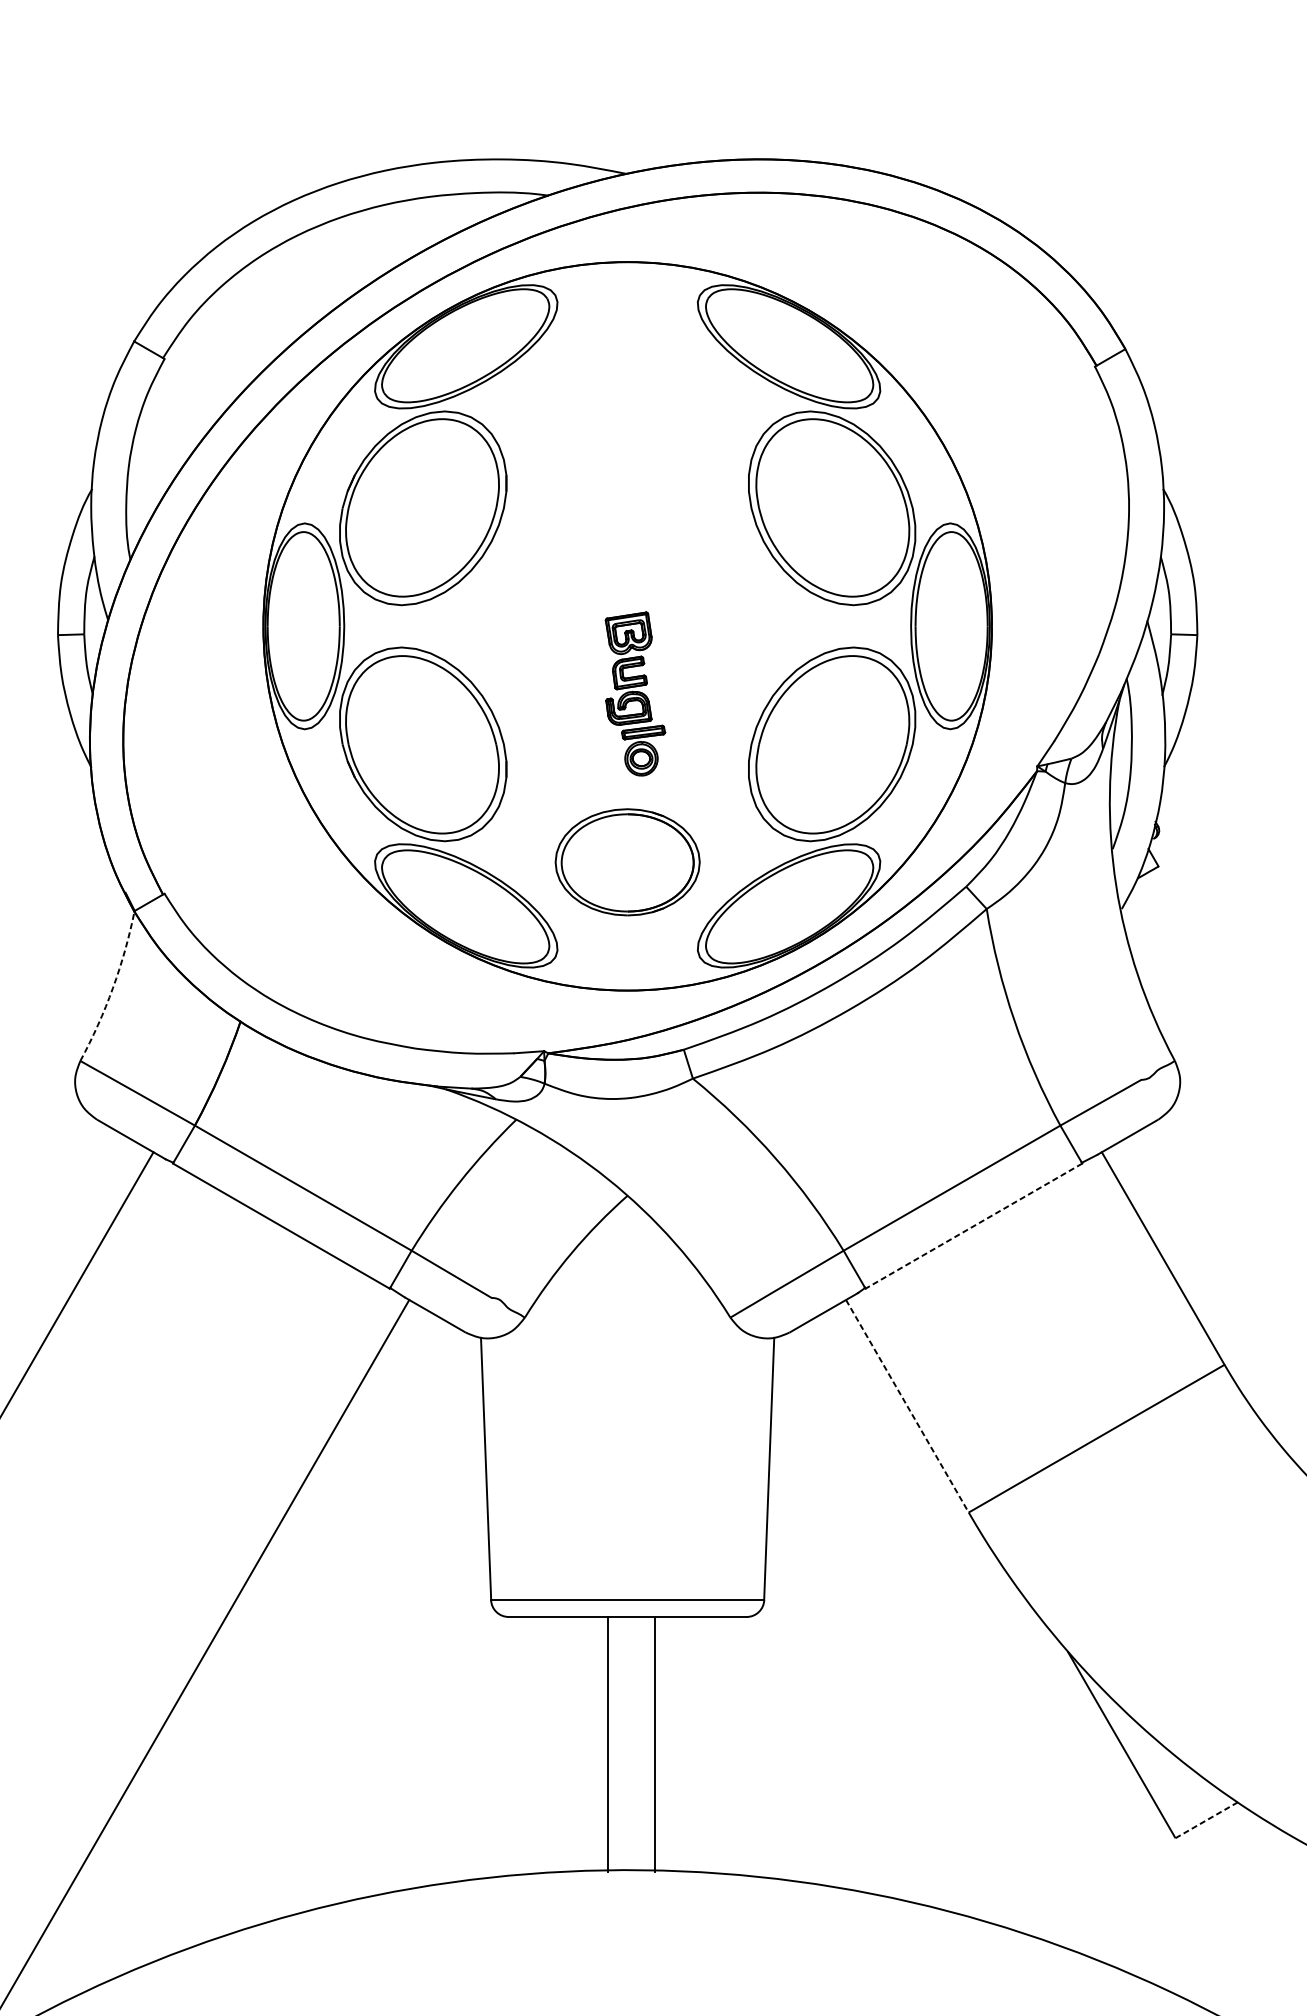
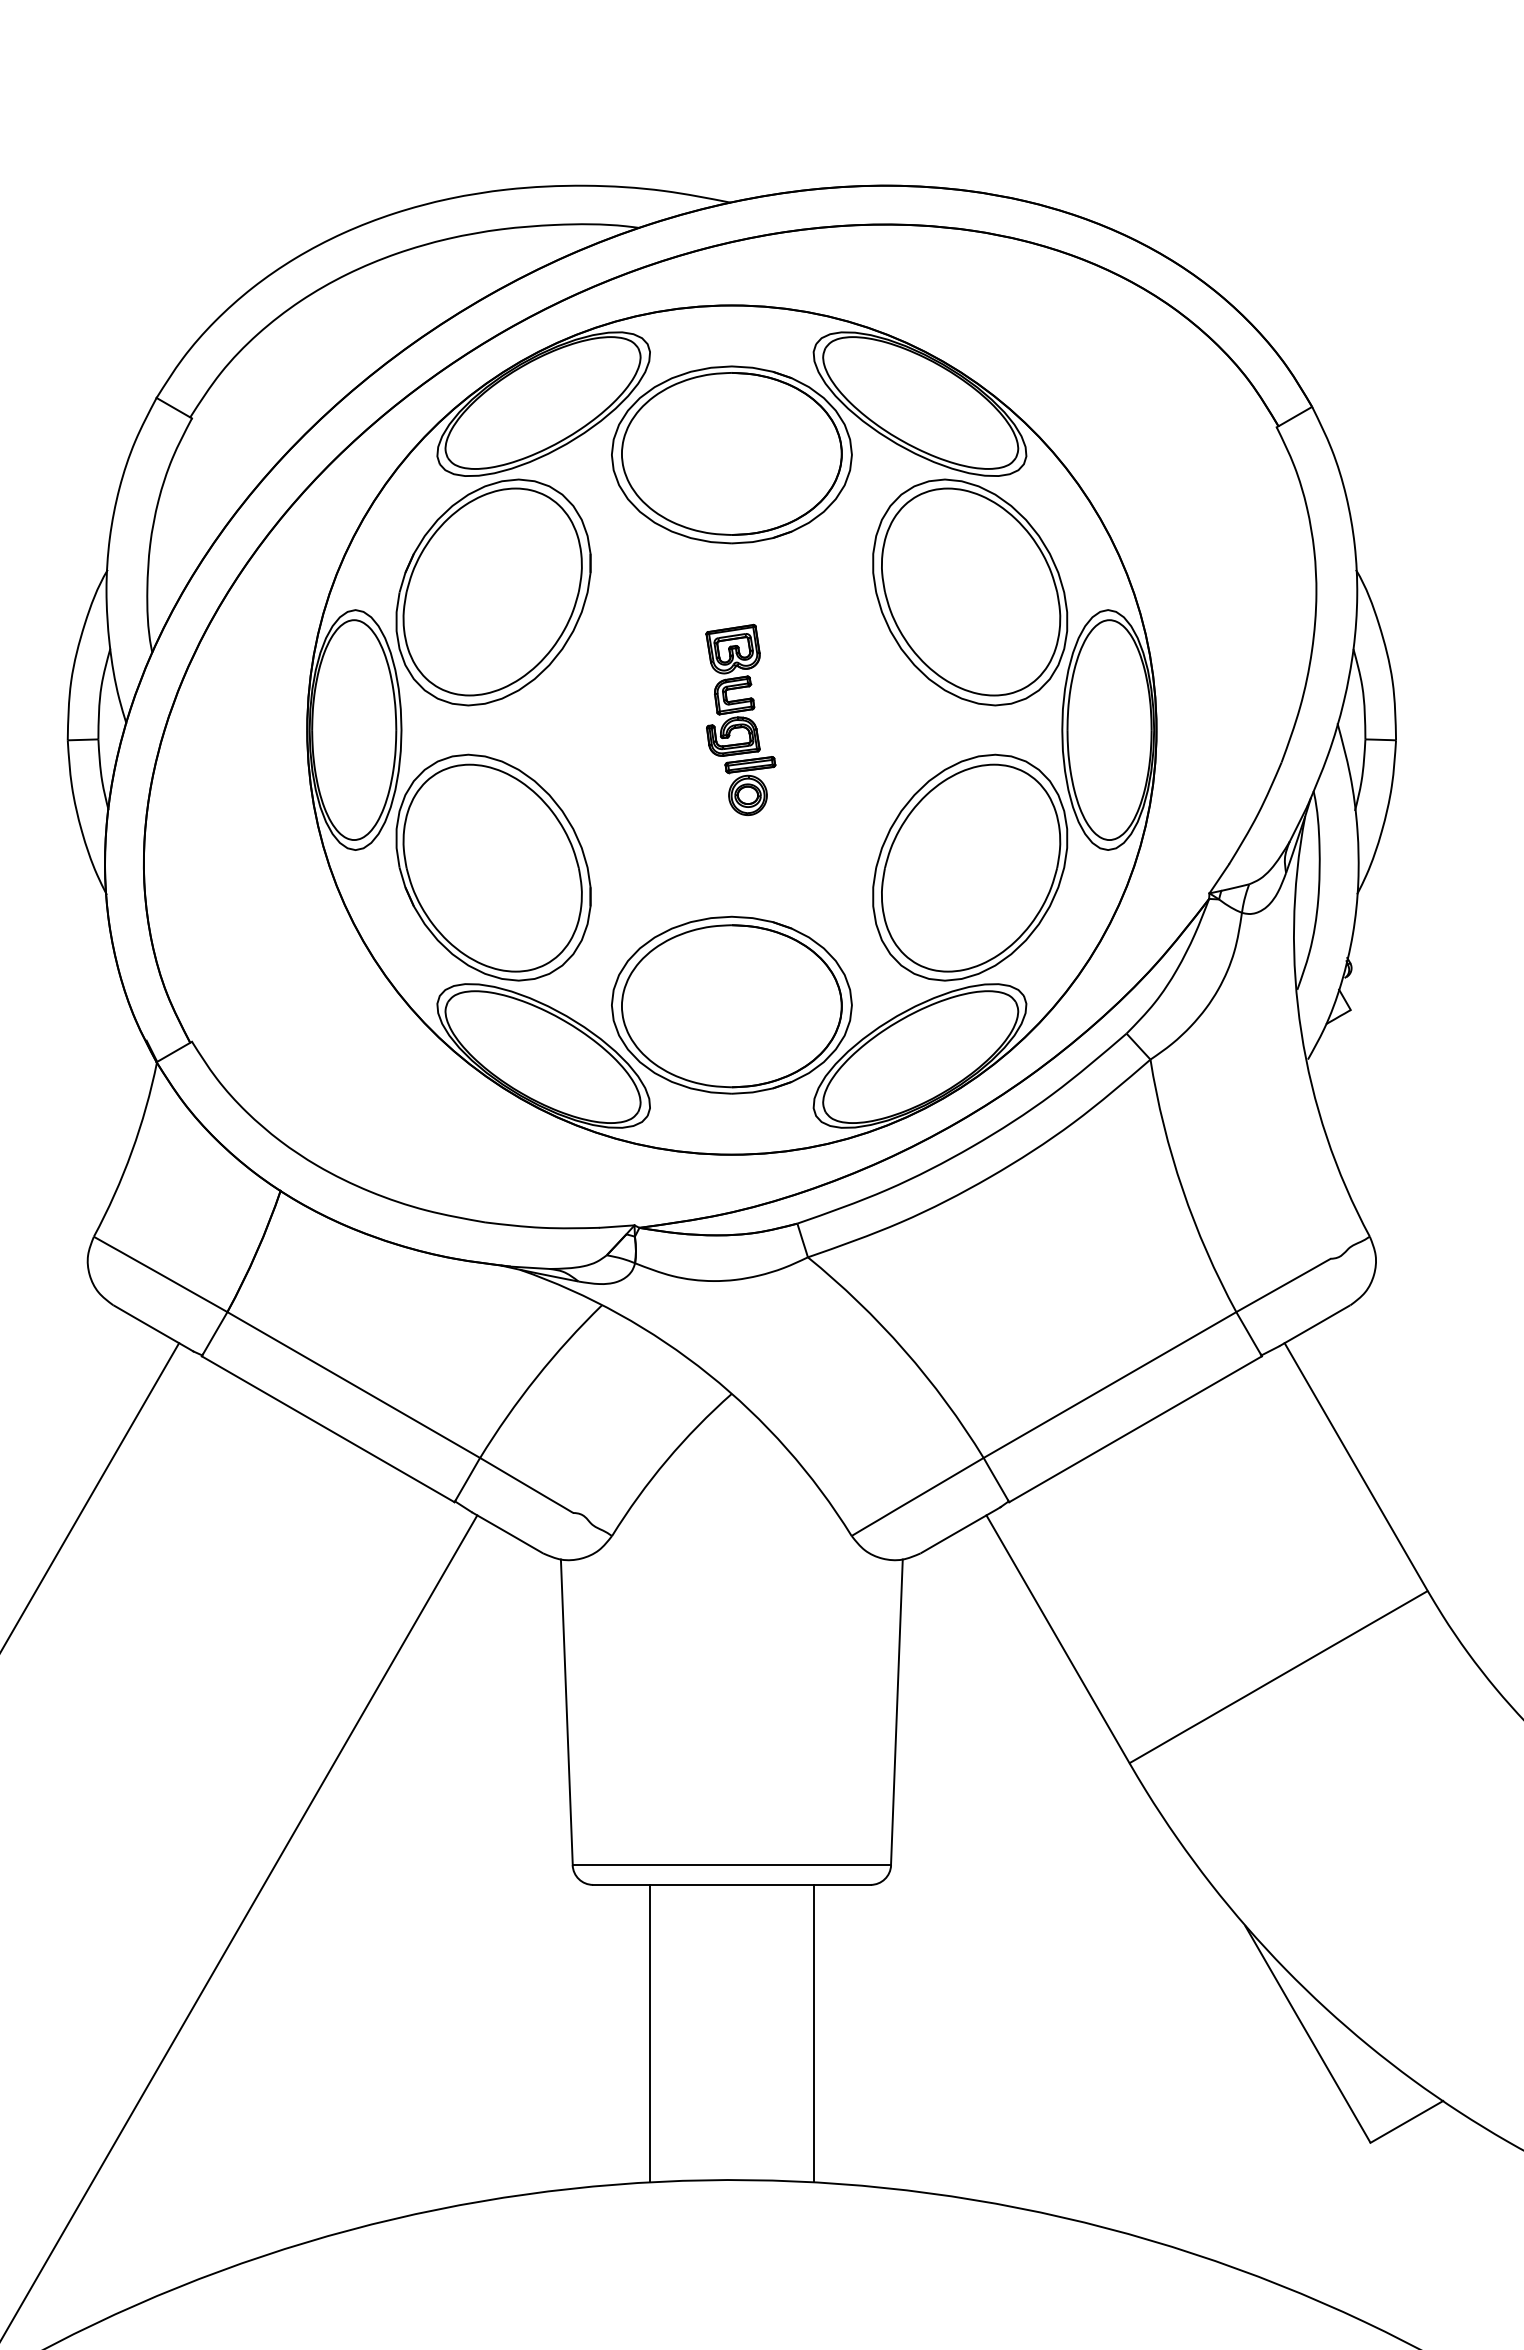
part: (627, 389) -> (731, 454), added
part: (635, 693) -> (740, 719), moved
part: (627, 861) -> (731, 1004), size x1.43
arc: (112, 987) -> (131, 1151), dashed -> solid
line: (973, 1226) -> (1135, 1429), dashed -> solid
line: (907, 1406) -> (1058, 1639), dashed -> solid
line: (608, 1744) -> (650, 2033), moved
line: (654, 1744) -> (813, 2033), moved
line: (1206, 1819) -> (1406, 2121), dashed -> solid

